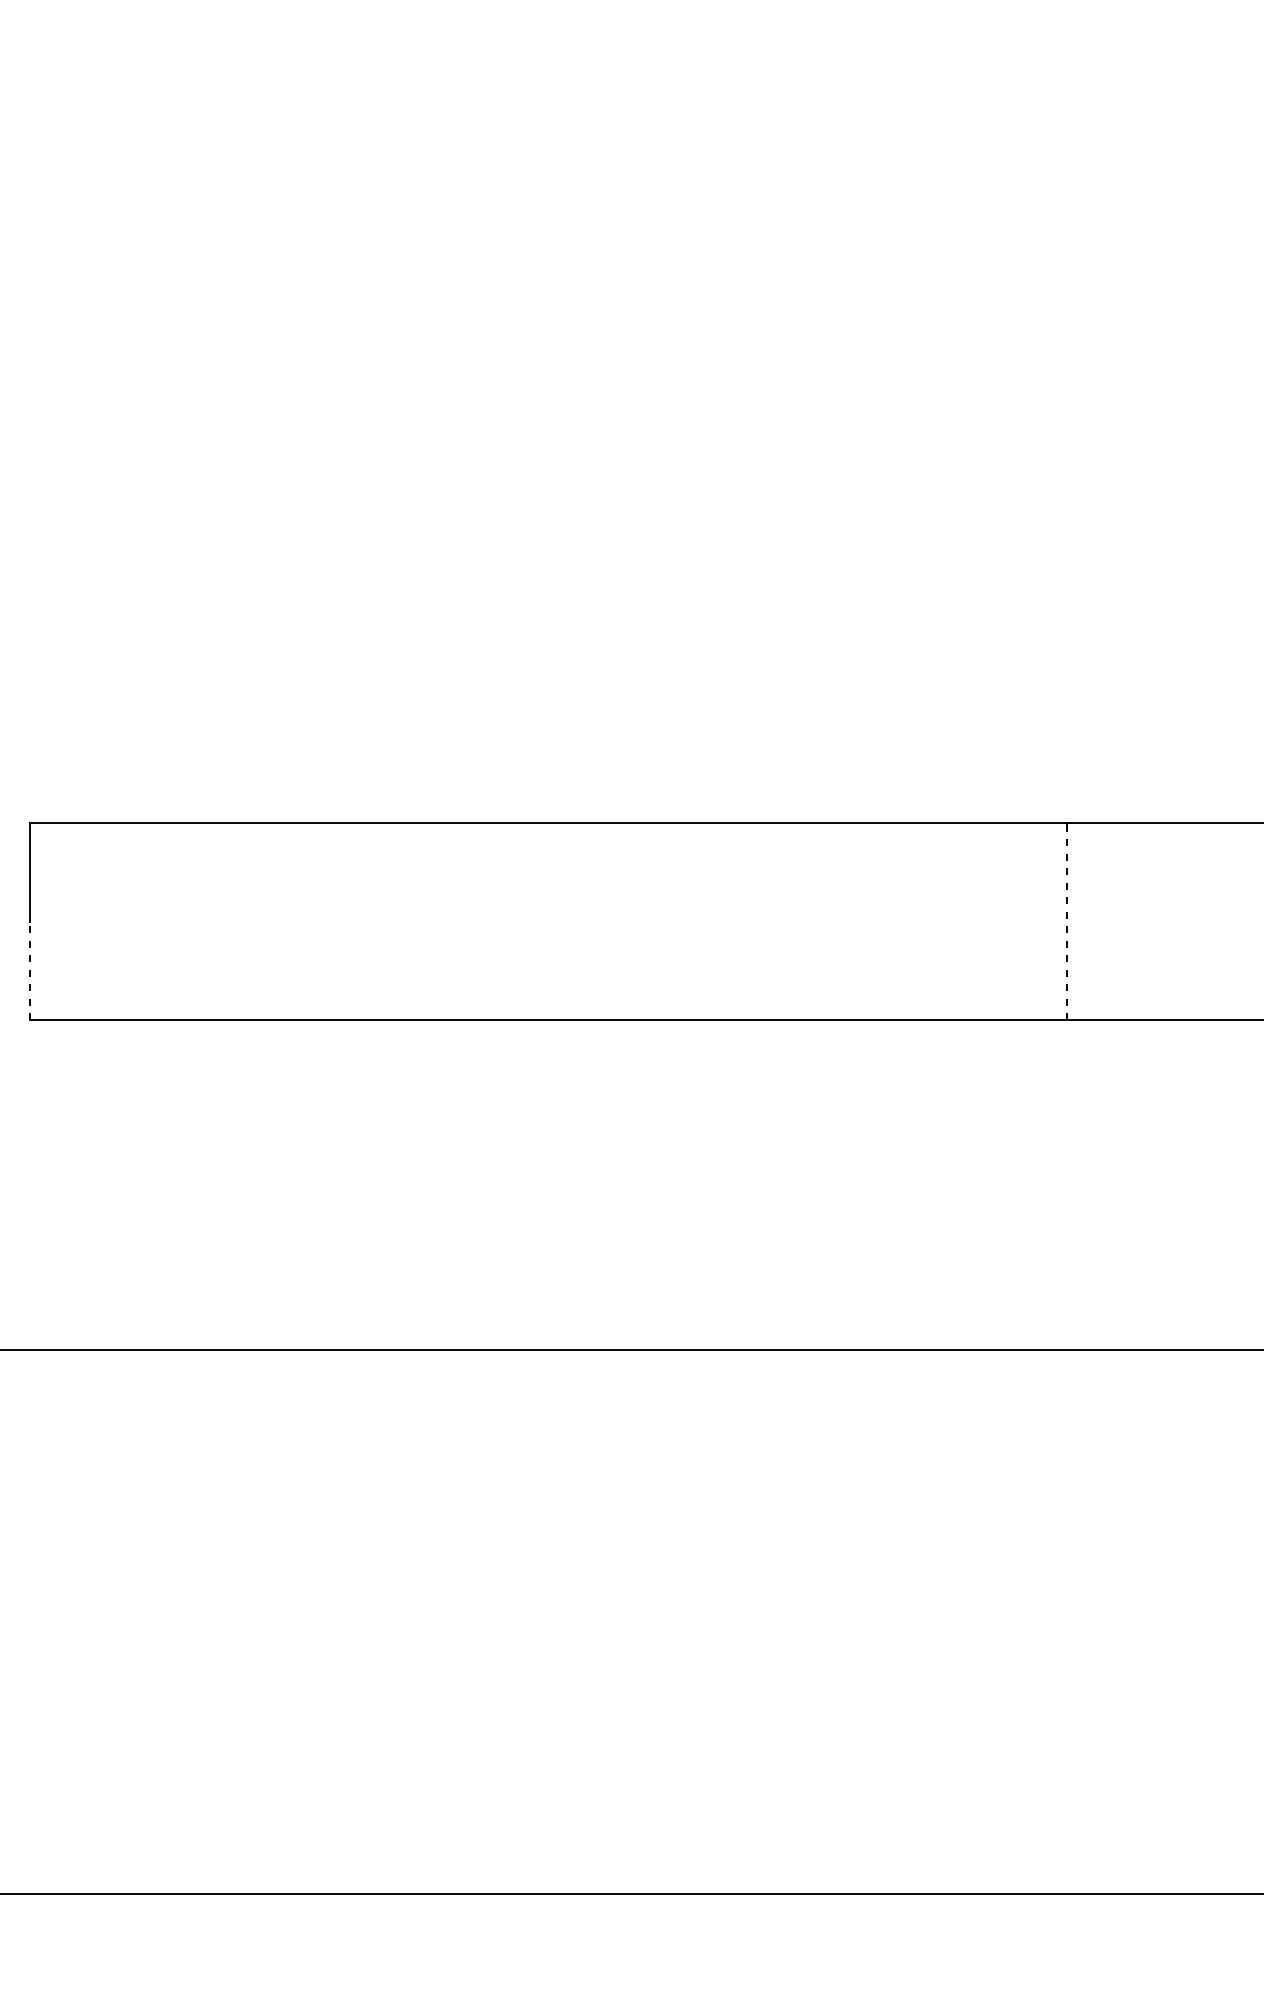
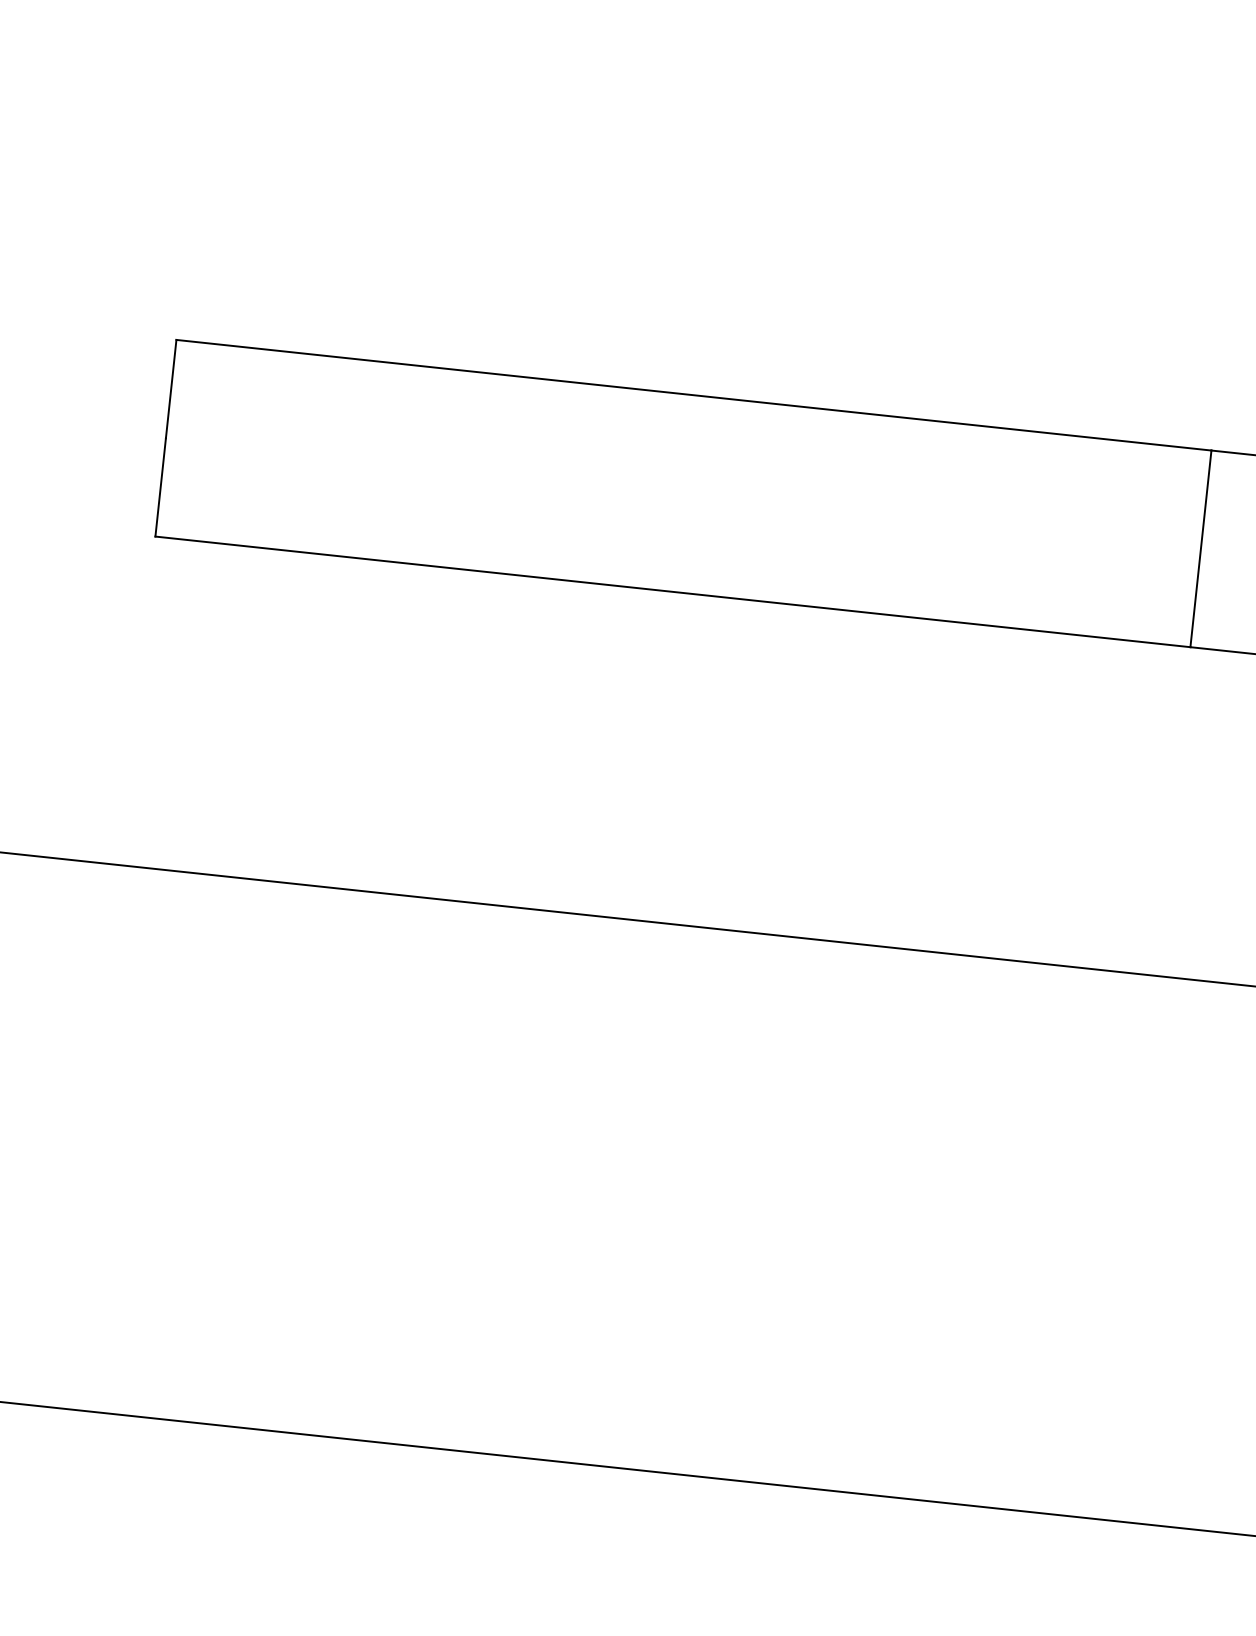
line: (1066, 921) -> (1200, 548), dashed -> solid
line: (30, 970) -> (161, 486), dashed -> solid

